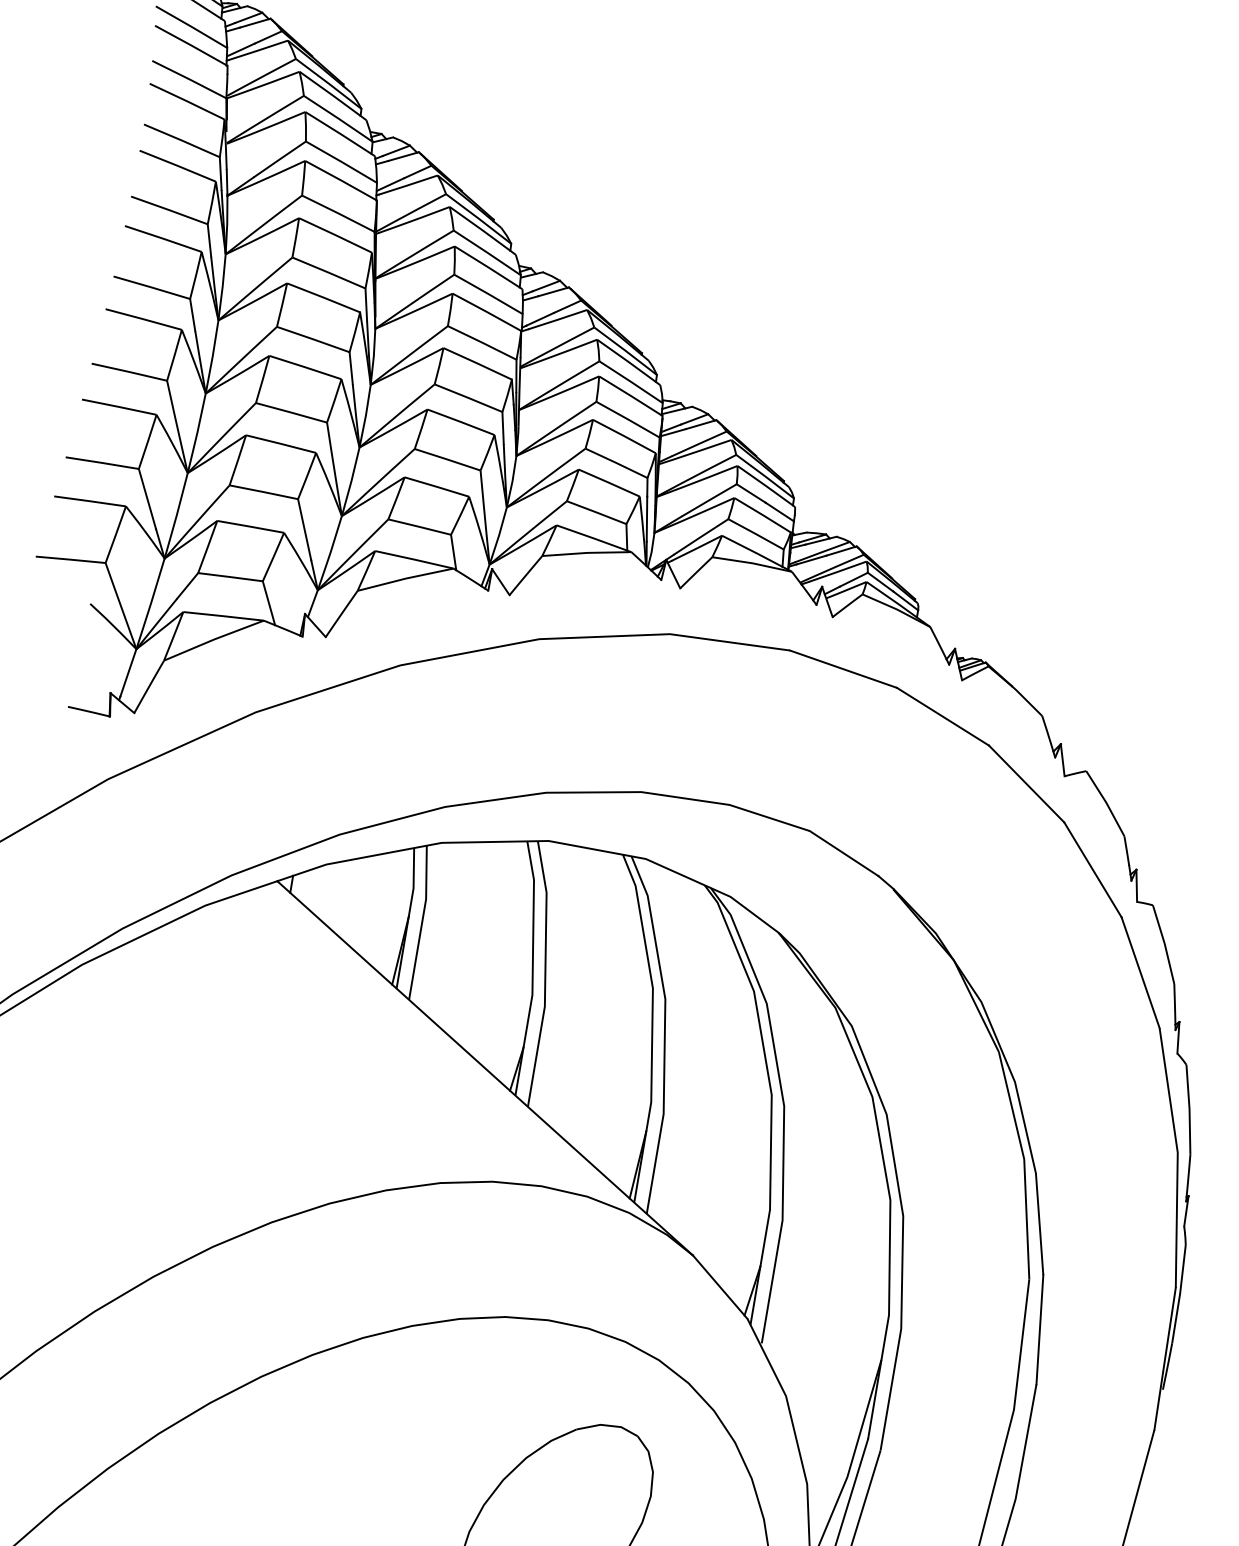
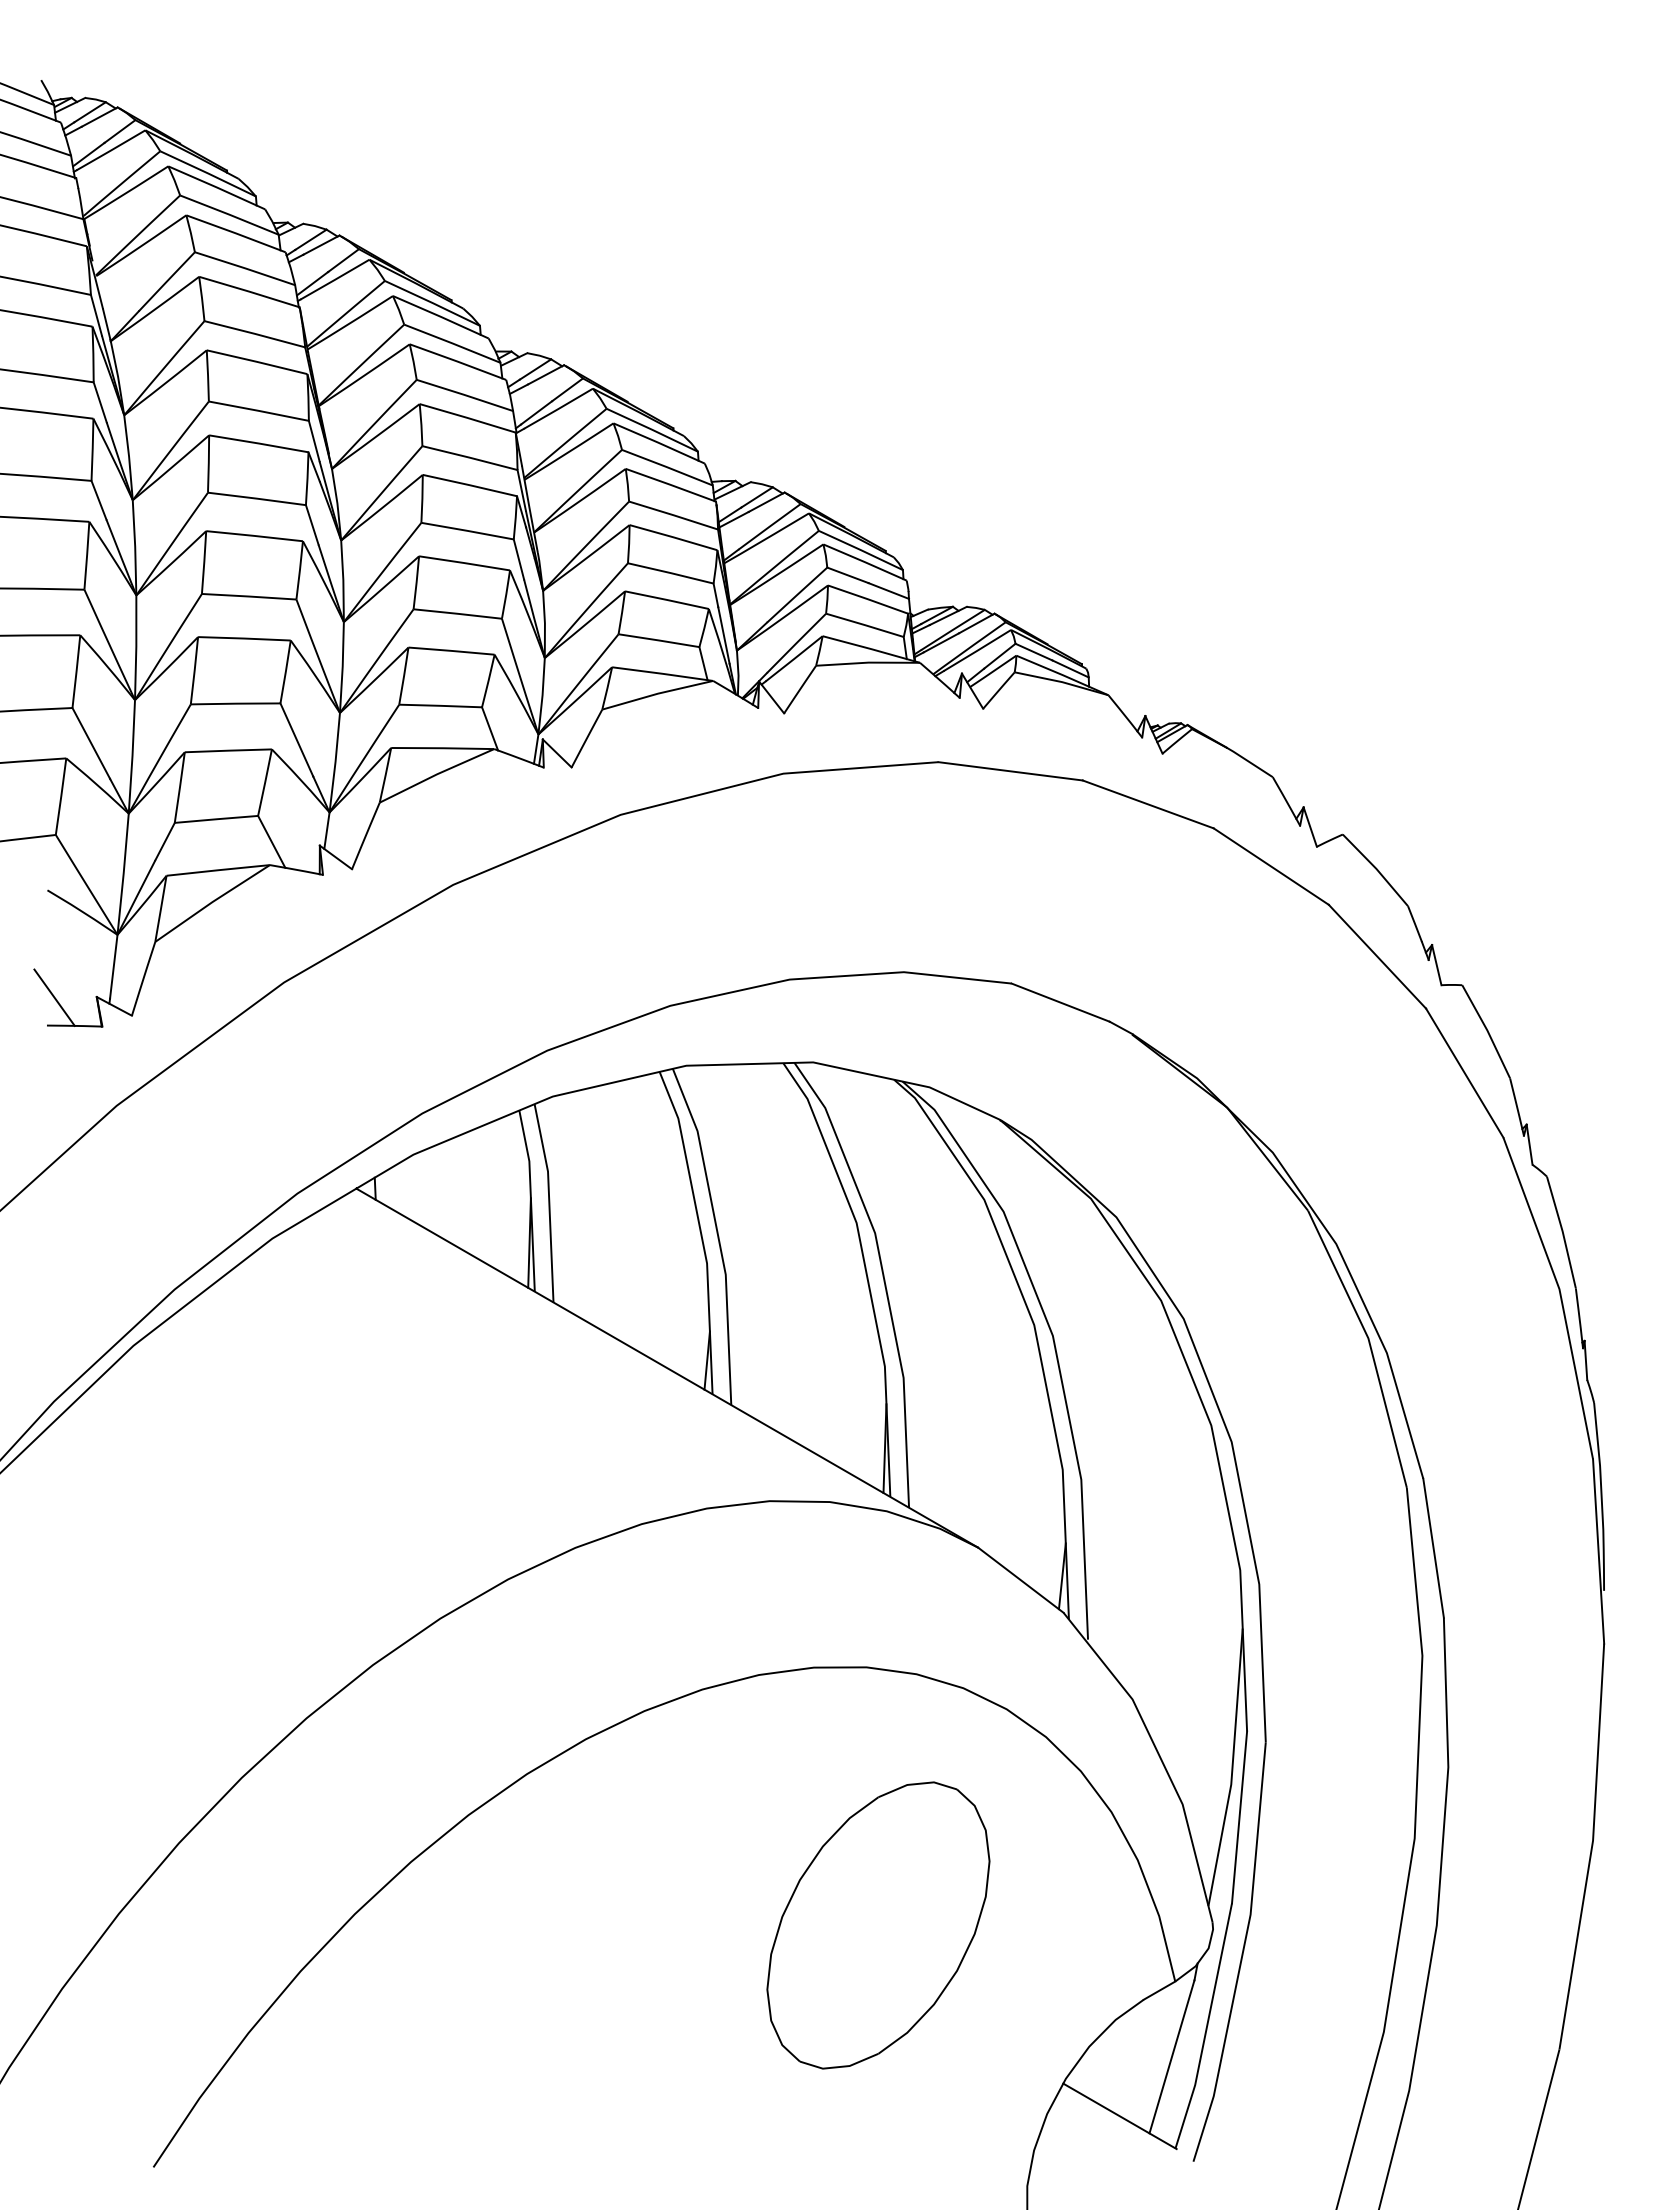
line: (78, 686) -> (54, 997), added

